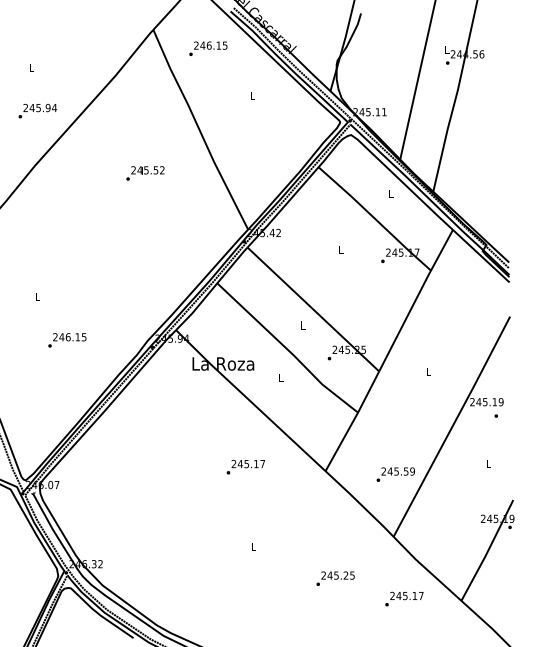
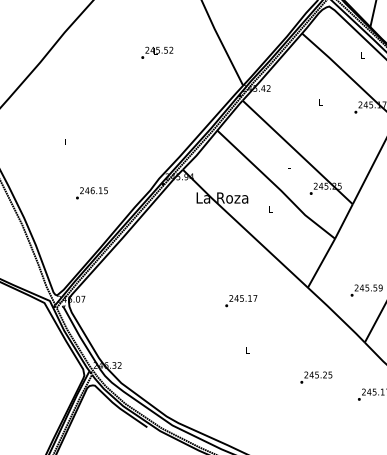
text: (145, 173) -> (157, 52), moved
text: (67, 340) -> (92, 193), moved
text: (245, 467) -> (240, 301), moved

